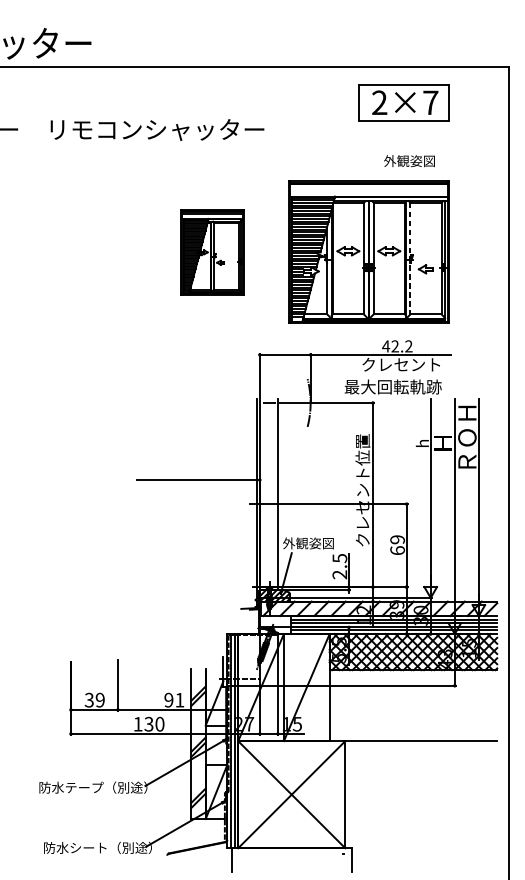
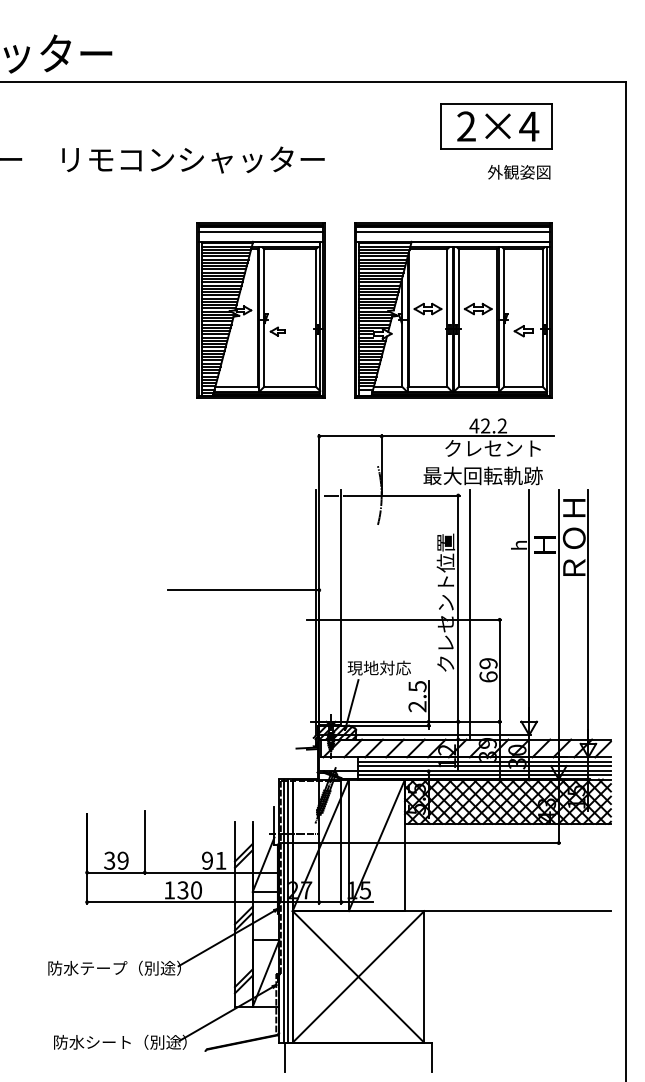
text: (430, 102) -> (529, 126), 2×7 -> 2×4
text: (409, 161) -> (519, 172), moved
line: (369, 188) -> (453, 231), added
part: (212, 252) -> (260, 310), size x1.67
line: (410, 258) -> (504, 318), dashed -> solid
line: (382, 499) -> (470, 614), added
text: (308, 542) -> (378, 667), 外観姿図 -> 現地対応

